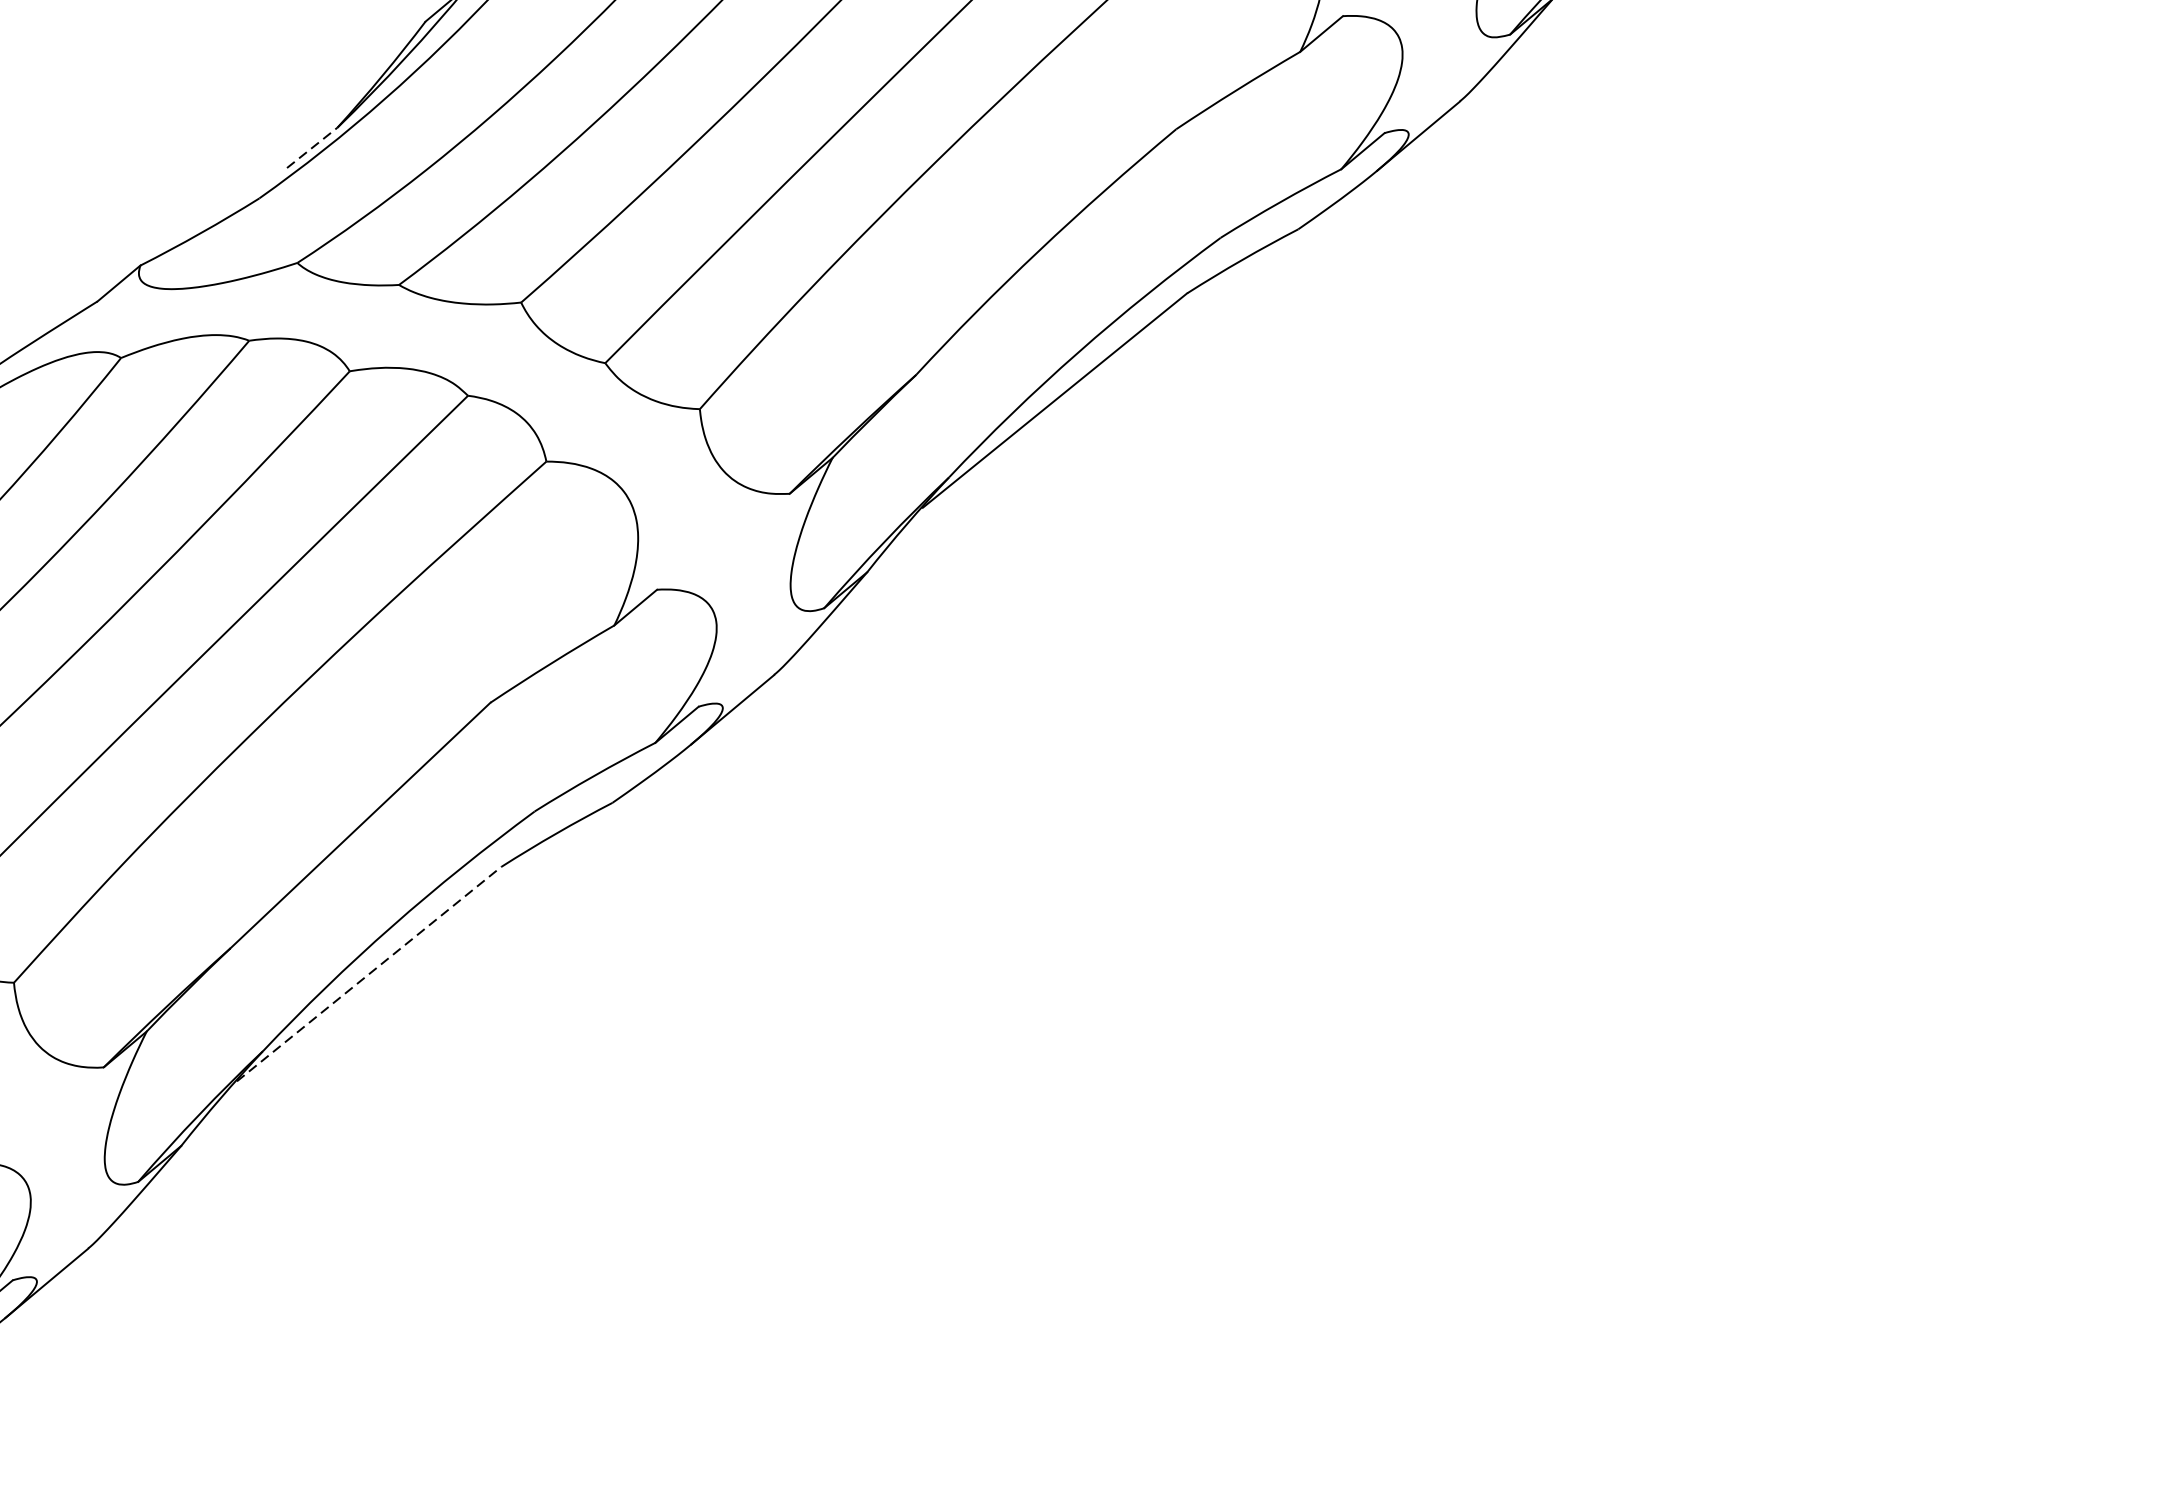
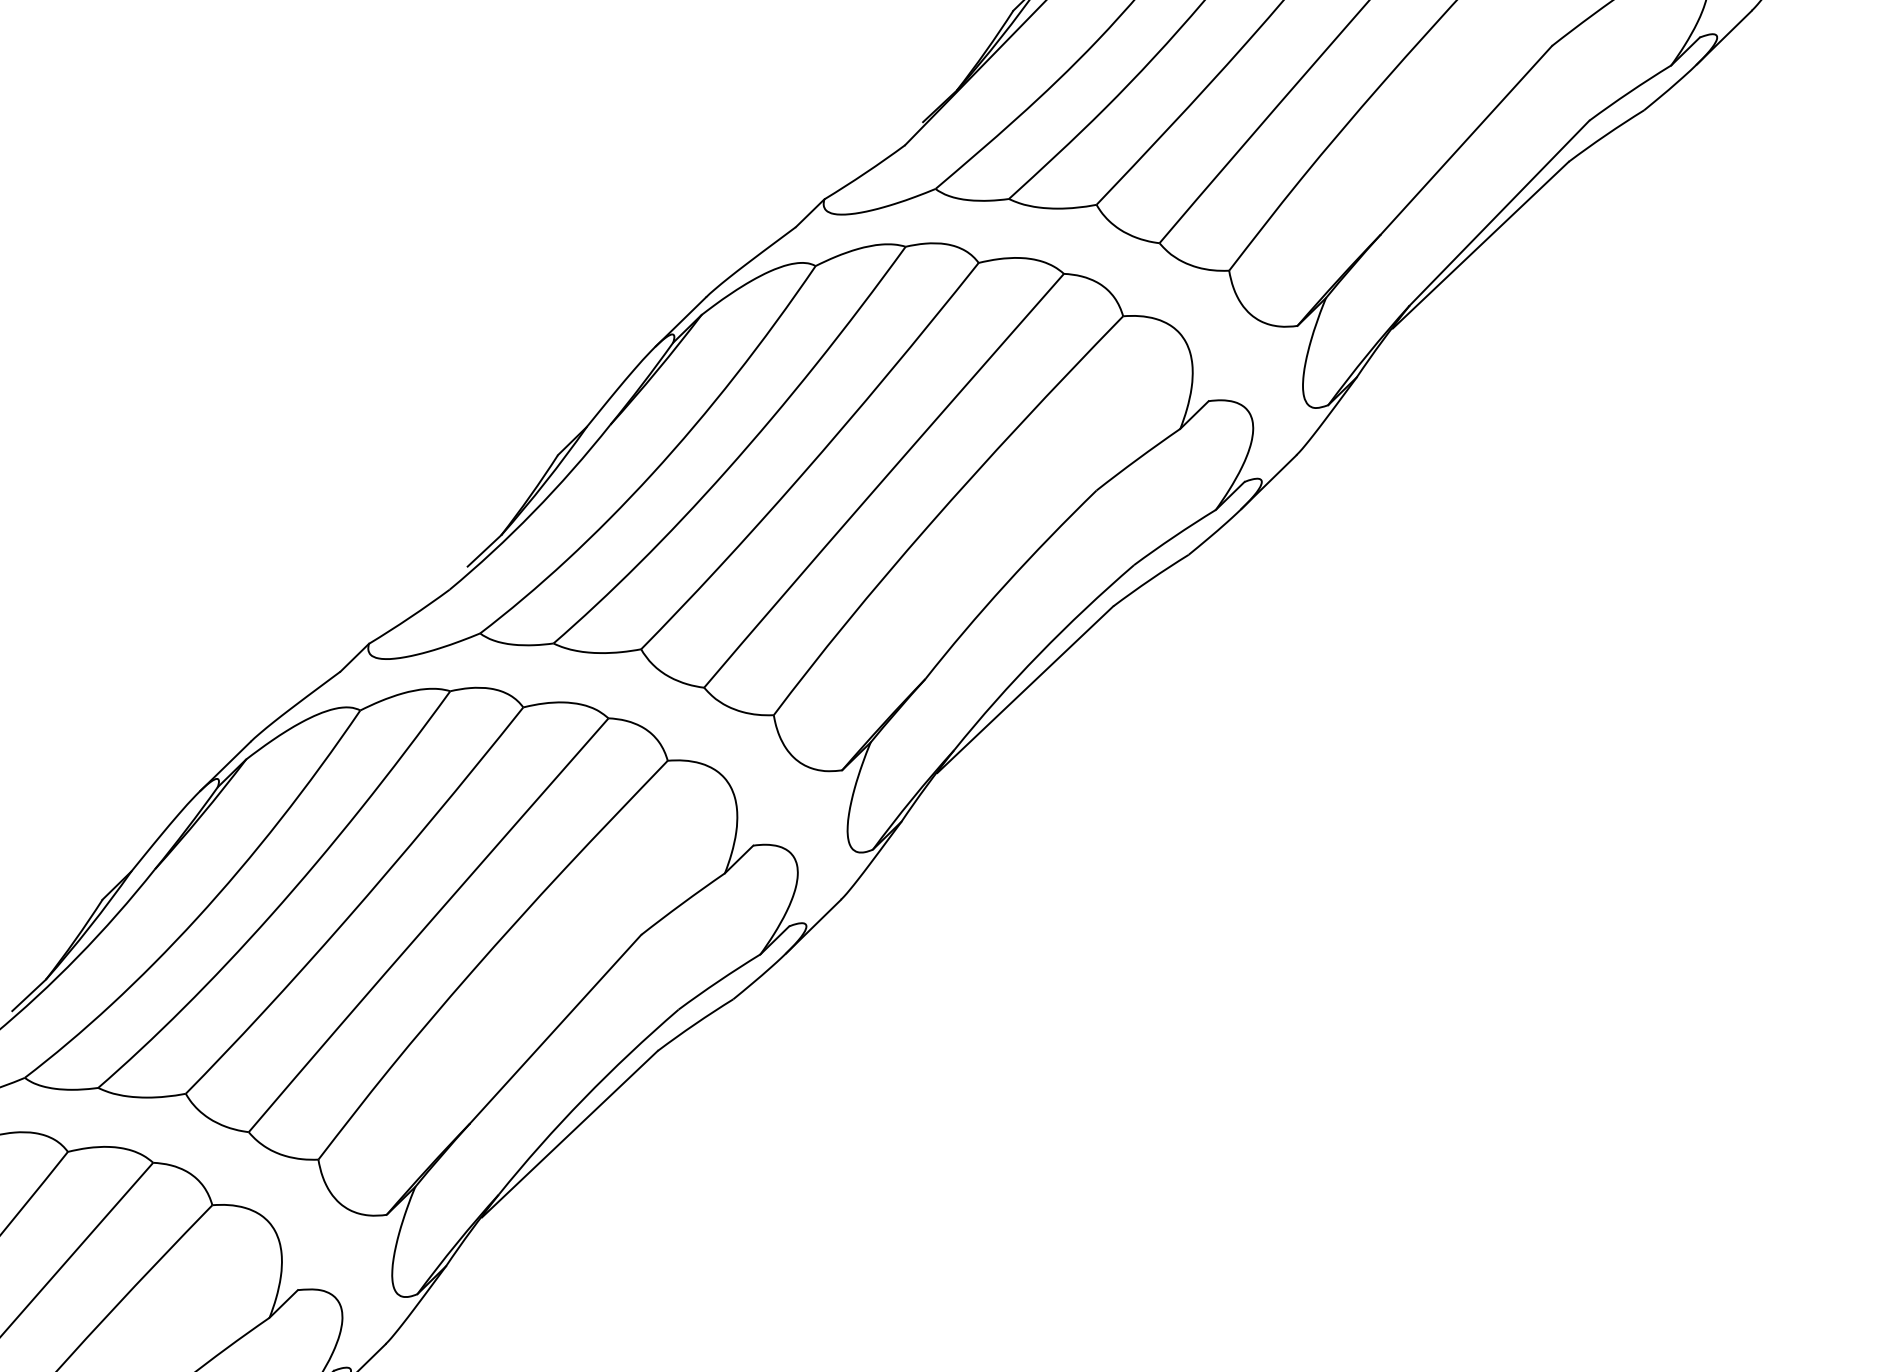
line: (312, 147) -> (484, 550), dashed -> solid
line: (369, 973) -> (570, 1133), dashed -> solid

